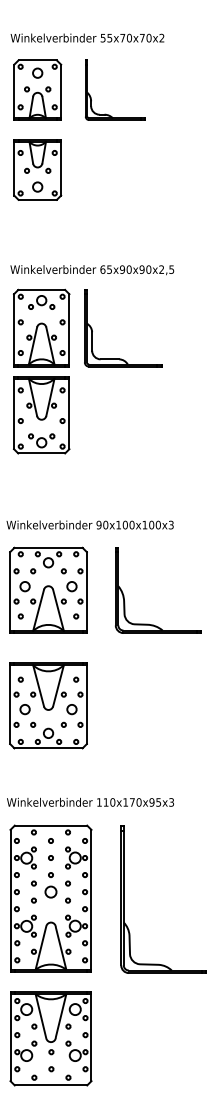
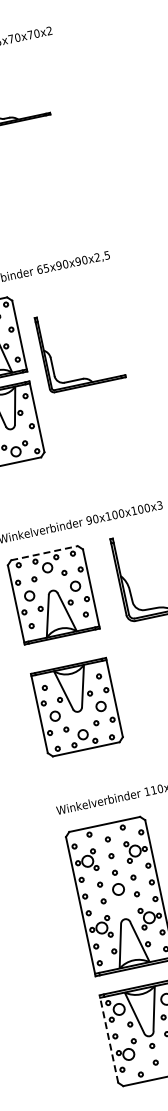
part: (121, 358) -> (84, 377), moved
line: (49, 547) -> (45, 552), solid -> dashed
line: (10, 1036) -> (108, 1039), solid -> dashed

